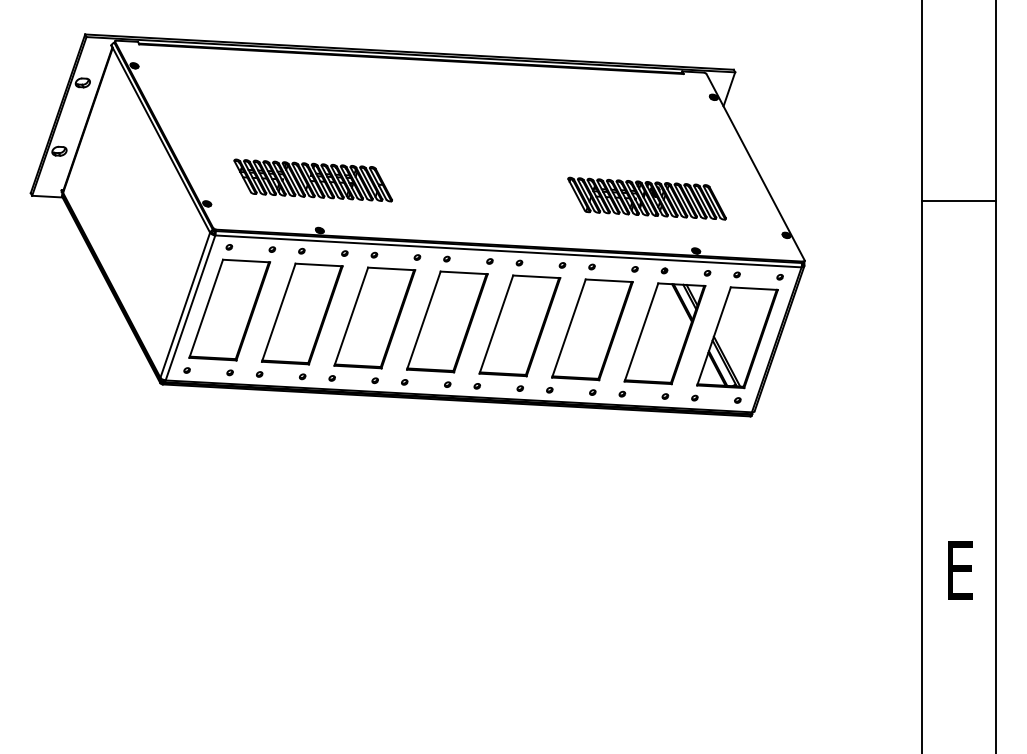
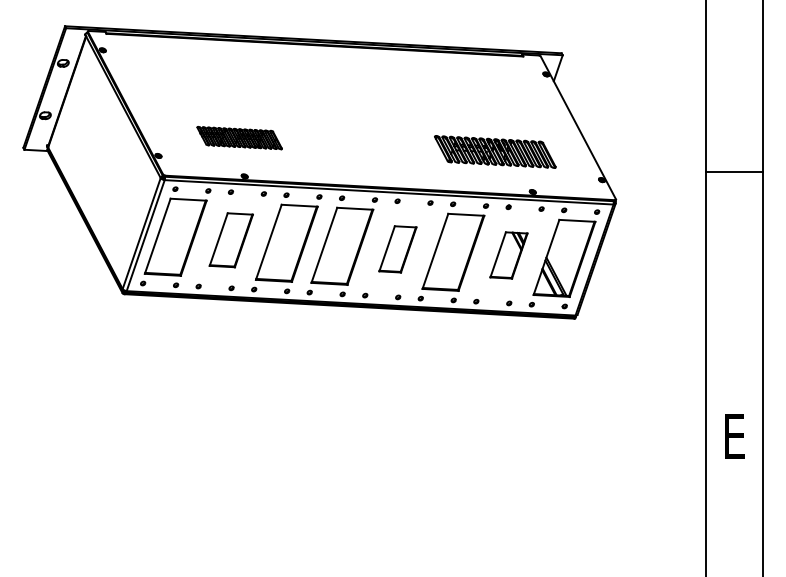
part: (312, 180) -> (239, 138), size x0.7
line: (959, 200) -> (734, 171), moved
part: (302, 313) -> (231, 239), size x0.7
part: (519, 325) -> (397, 249), size x0.6
part: (664, 333) -> (508, 255), size x0.6

